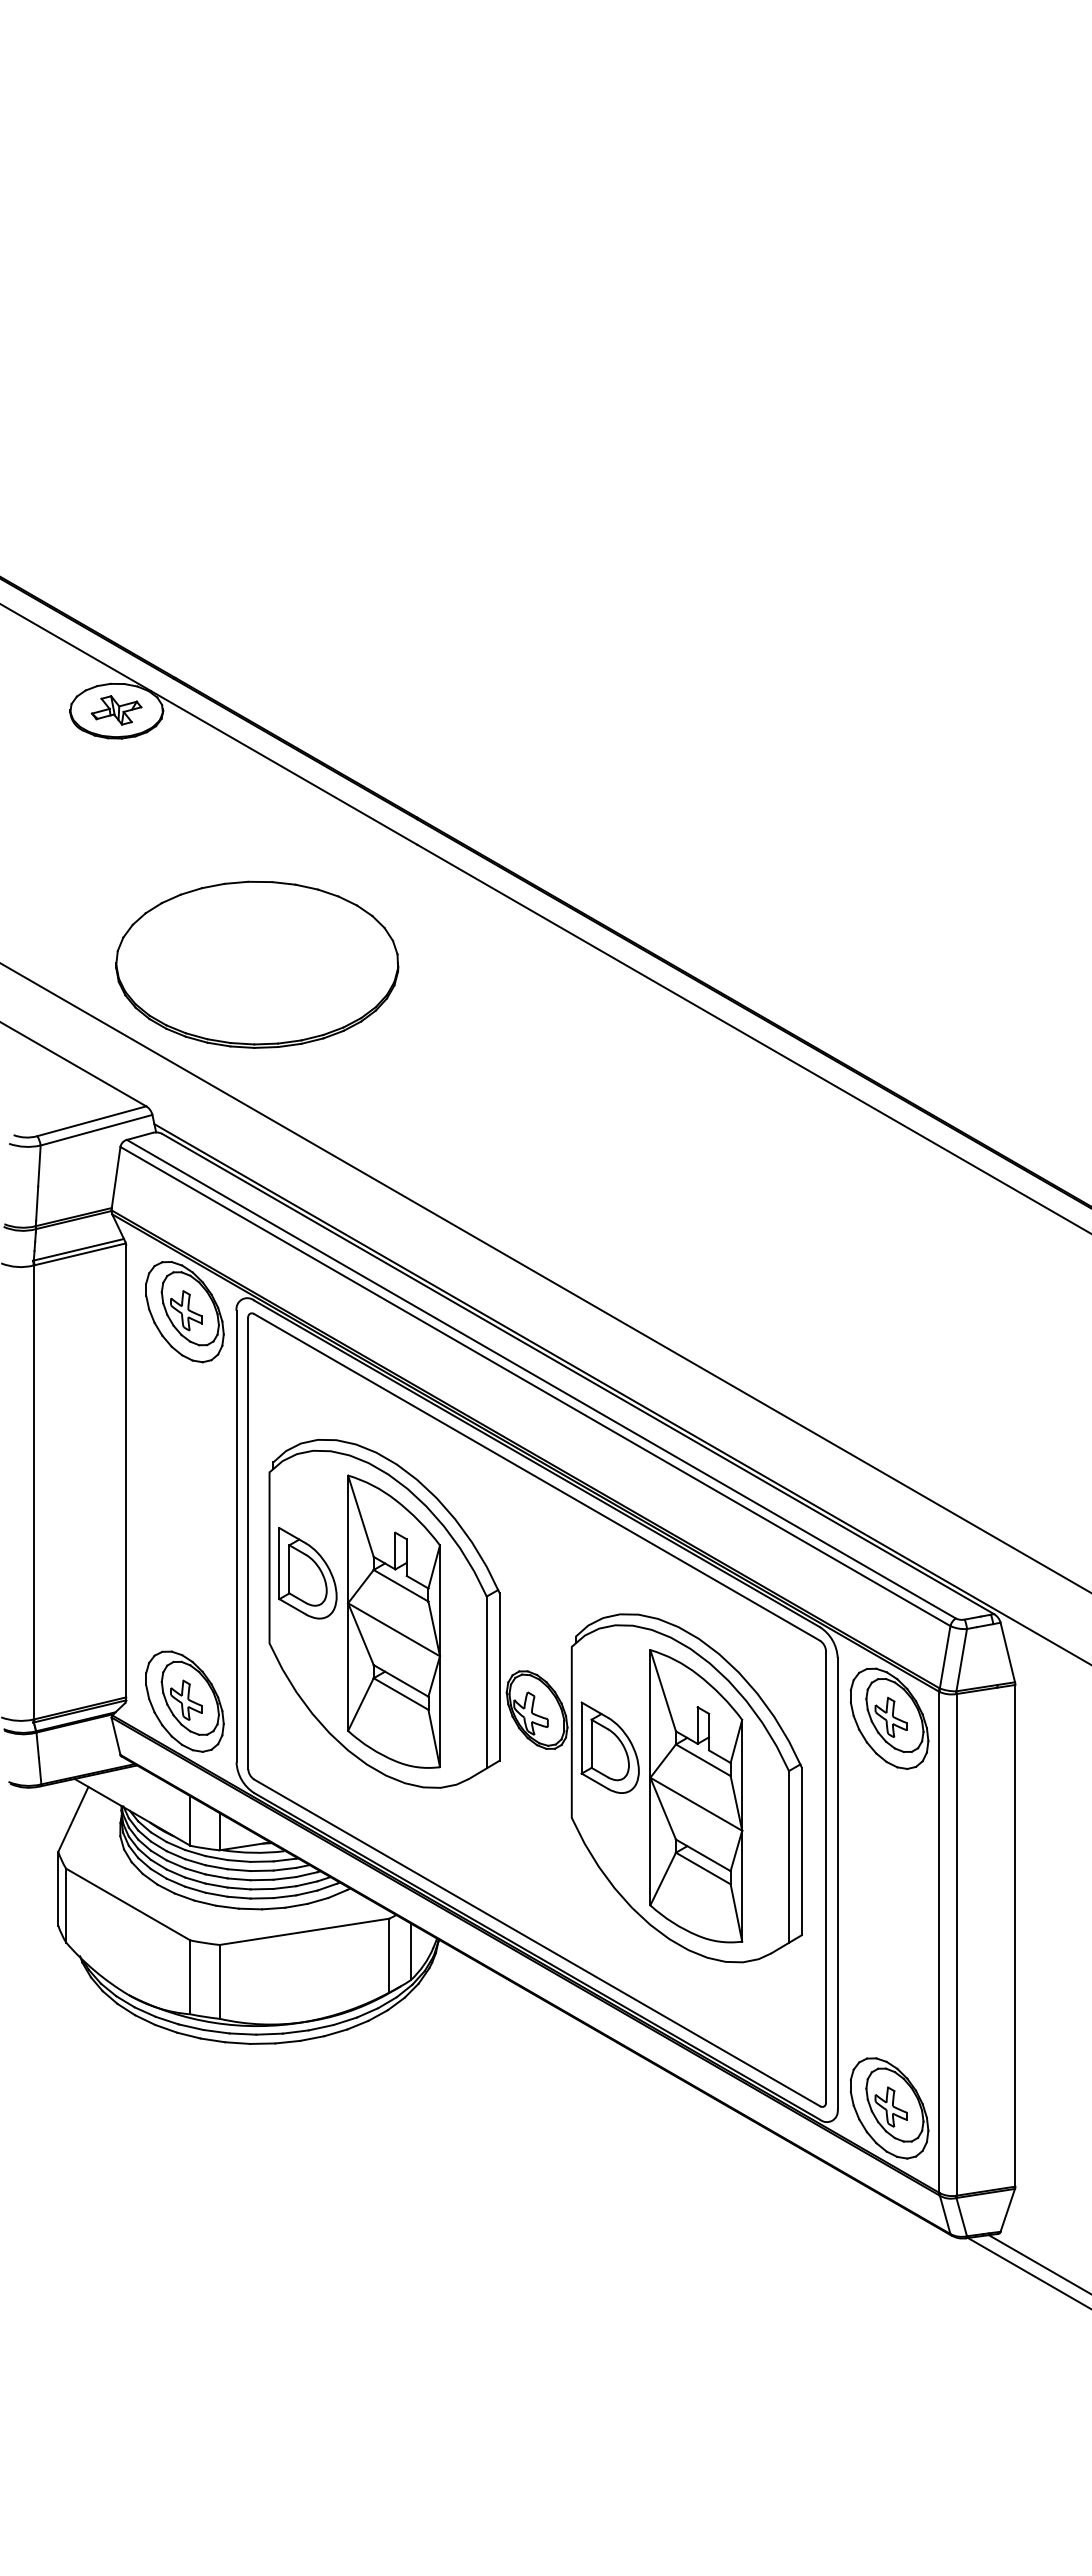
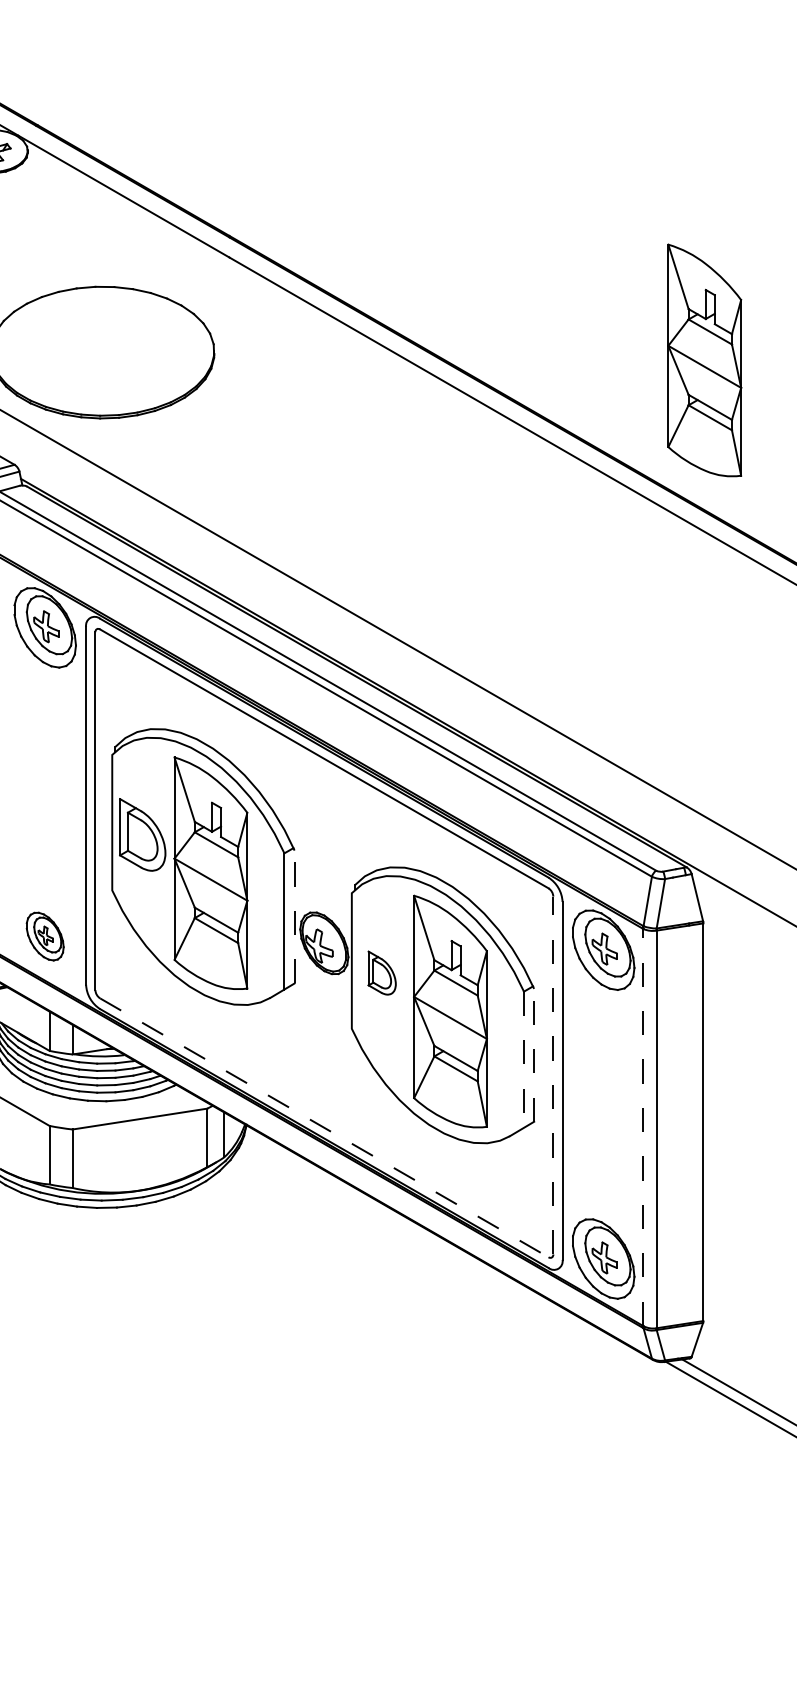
part: (1017, 974) -> (705, 360), added
line: (499, 1676) -> (294, 916), solid -> dashed
part: (184, 1701) -> (44, 936), size x0.6
part: (609, 1747) -> (381, 972), size x0.6
line: (801, 1851) -> (533, 1055), solid -> dashed
line: (789, 1856) -> (524, 1059), solid -> dashed
line: (826, 1876) -> (553, 1075), solid -> dashed
line: (537, 1942) -> (324, 1127), solid -> dashed
line: (939, 1942) -> (643, 1127), solid -> dashed

